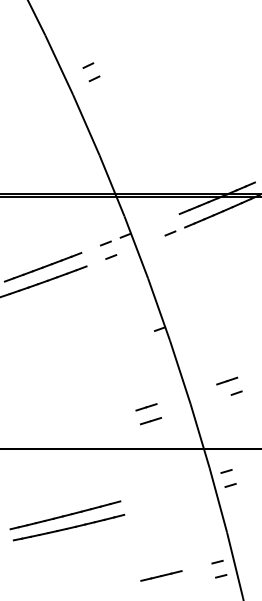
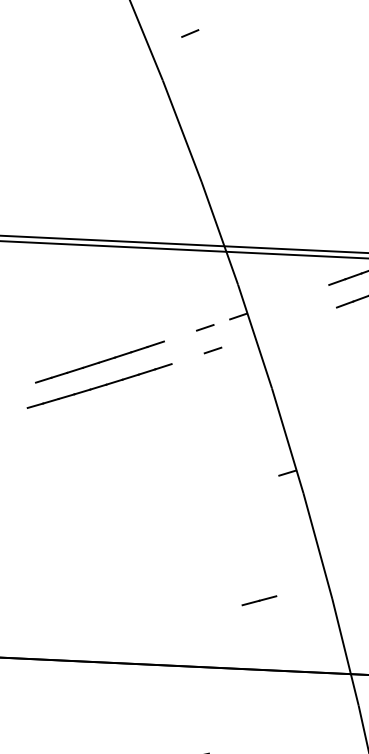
line: (94, 78) -> (199, 55), removed
line: (170, 233) -> (312, 316), removed
line: (151, 421) -> (266, 624), removed

